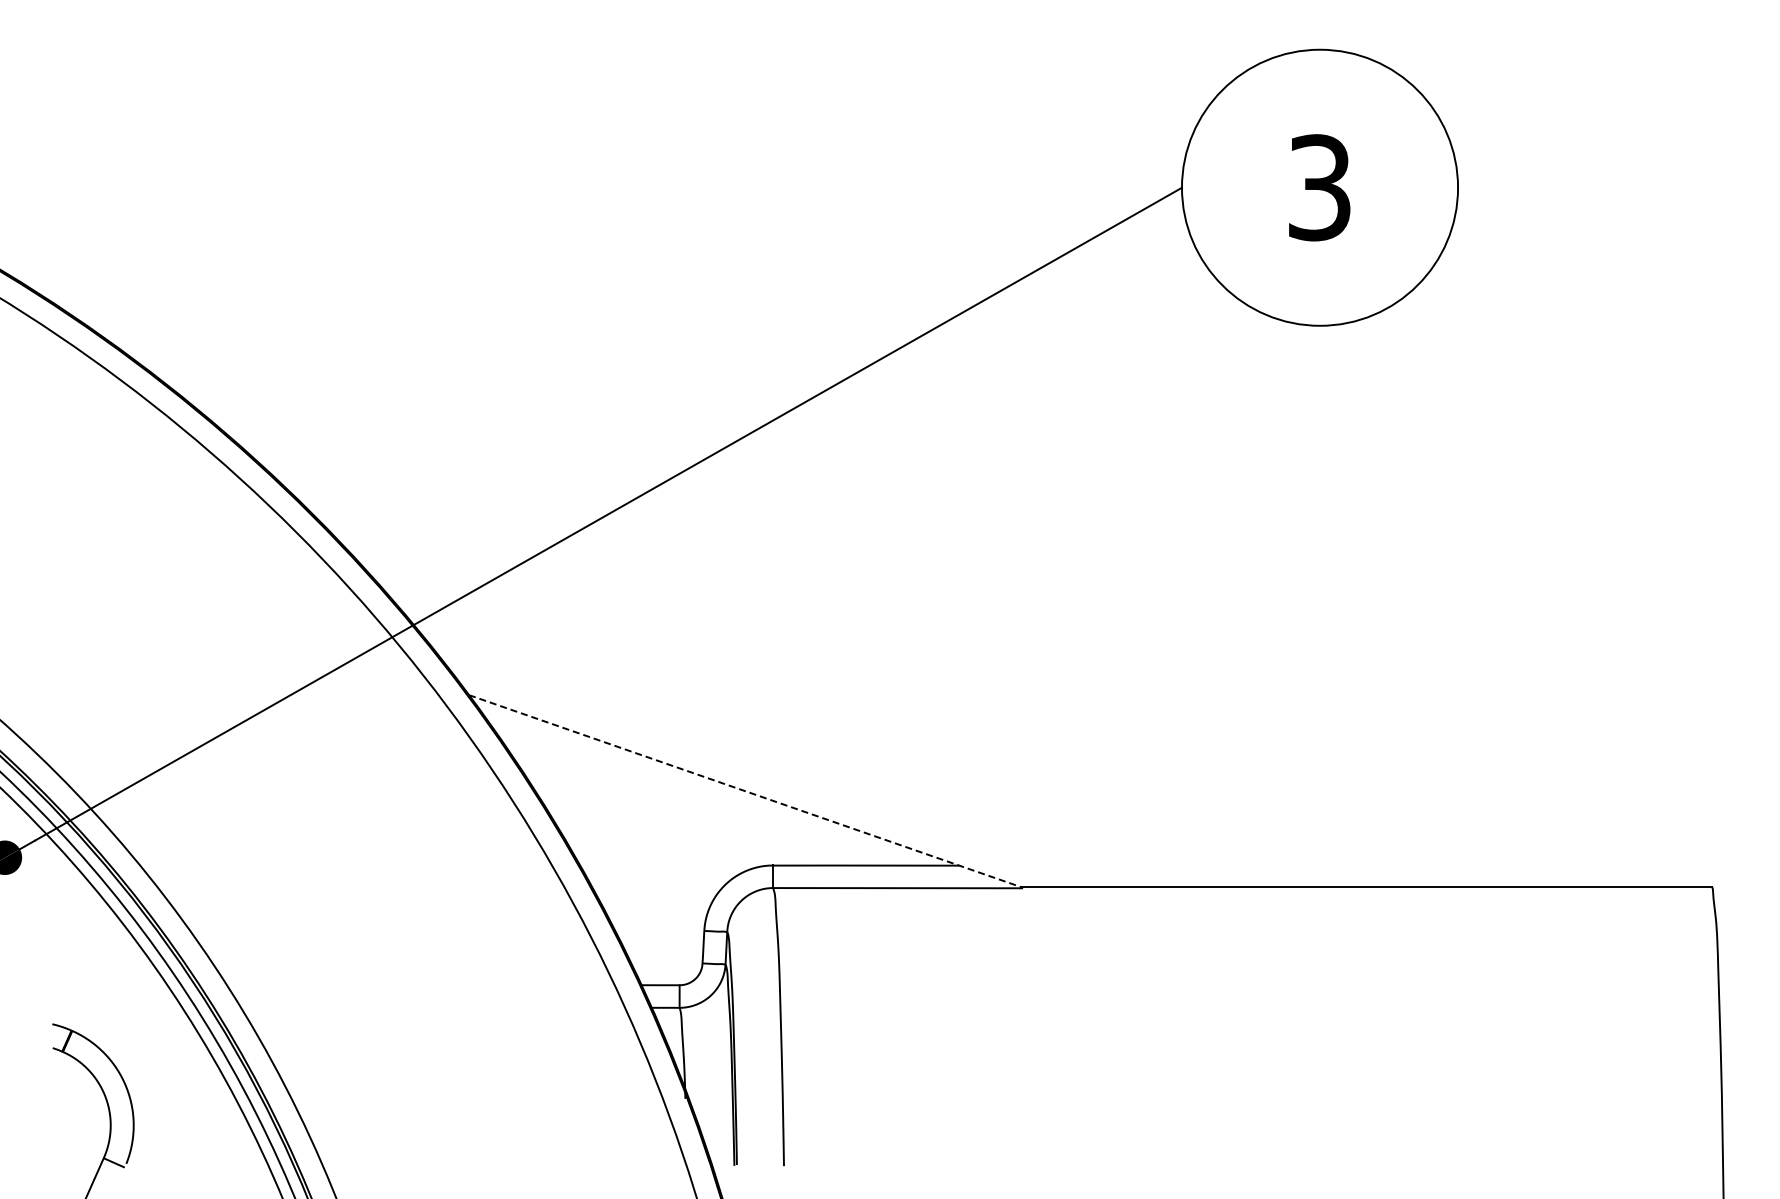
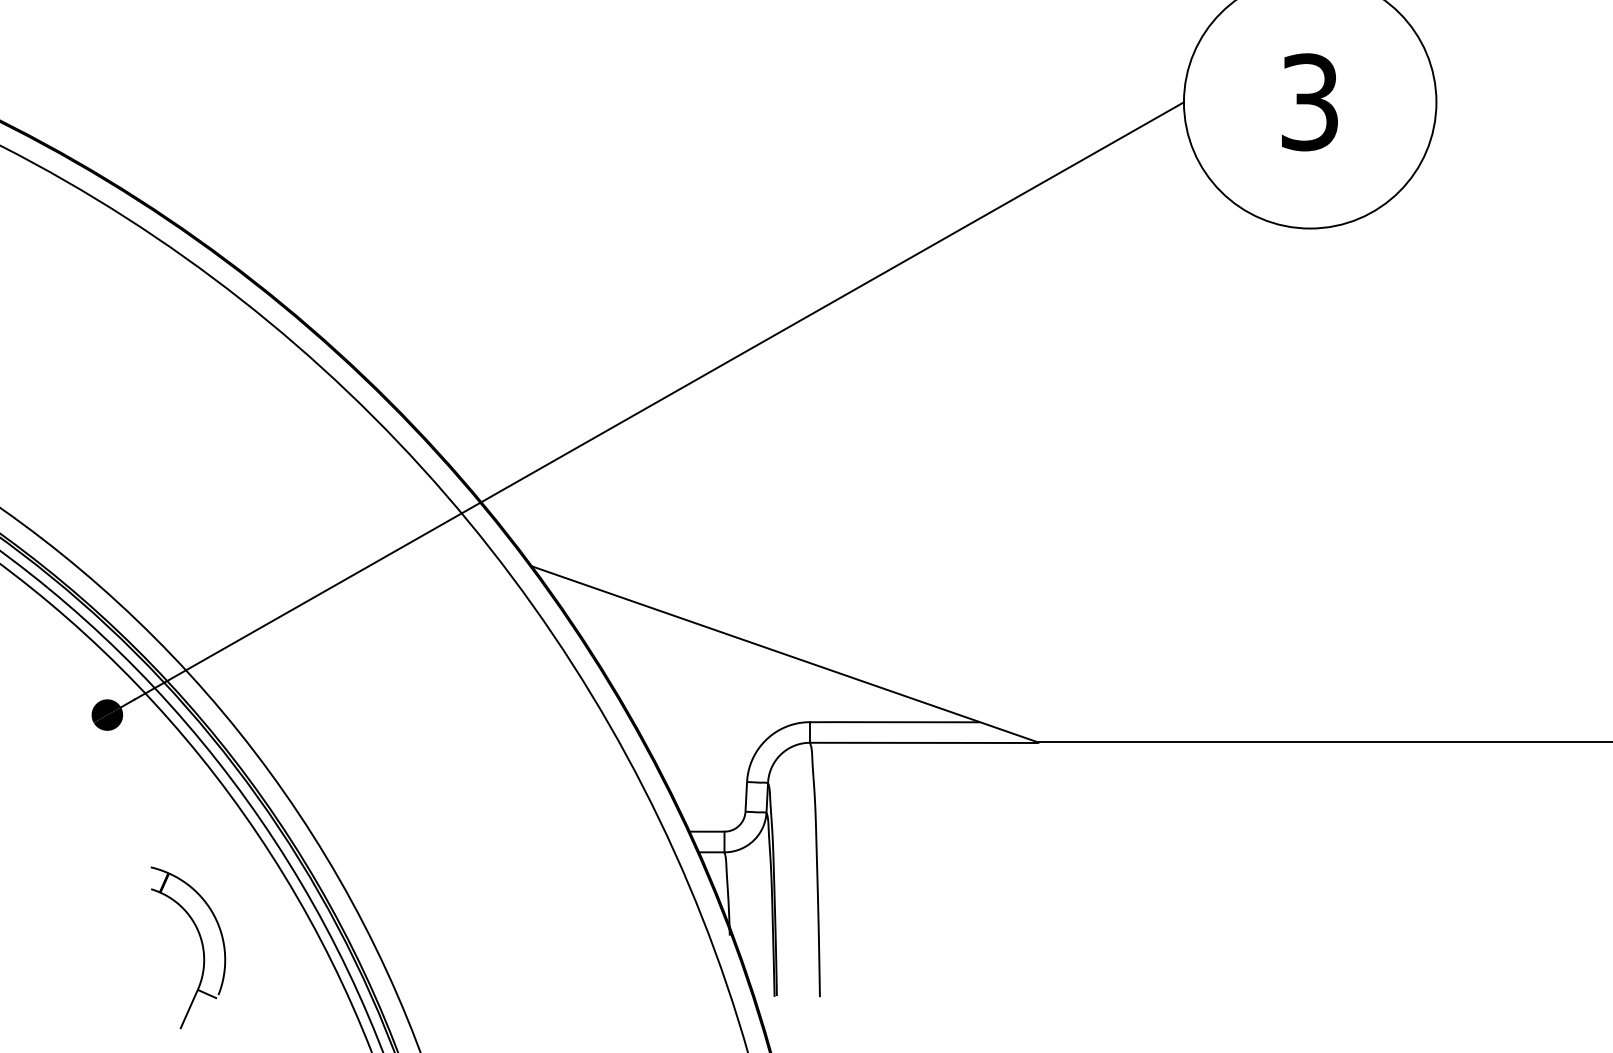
line: (746, 791) -> (785, 654), dashed -> solid

